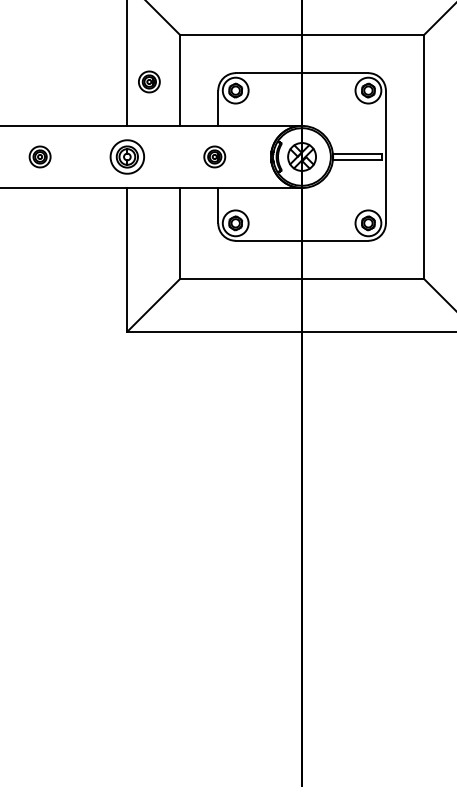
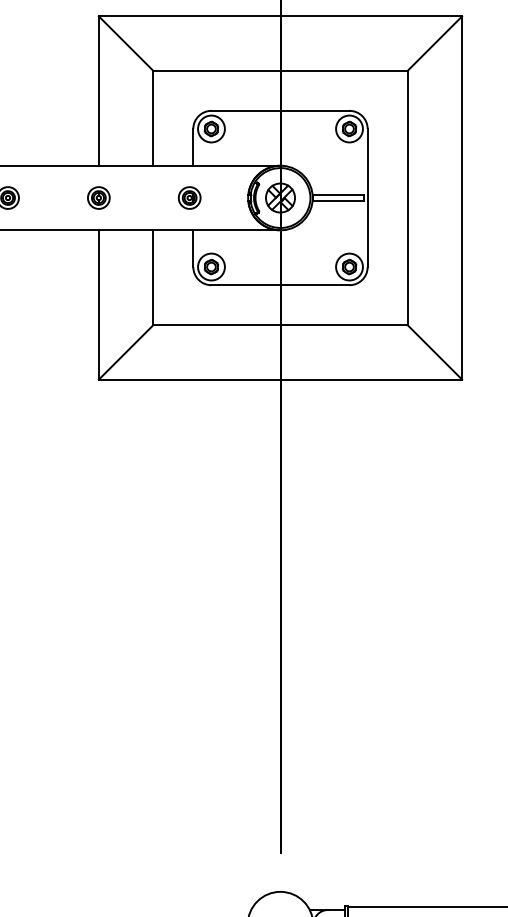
part: (149, 81) -> (121, 119), removed
part: (127, 156) -> (98, 197), size x0.62

